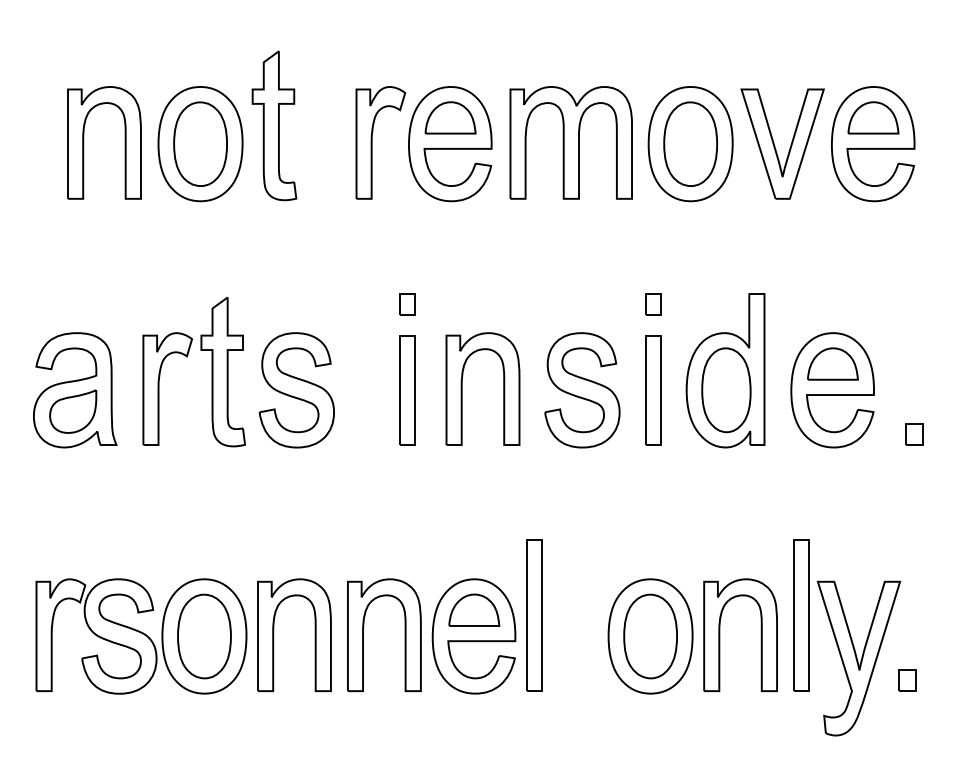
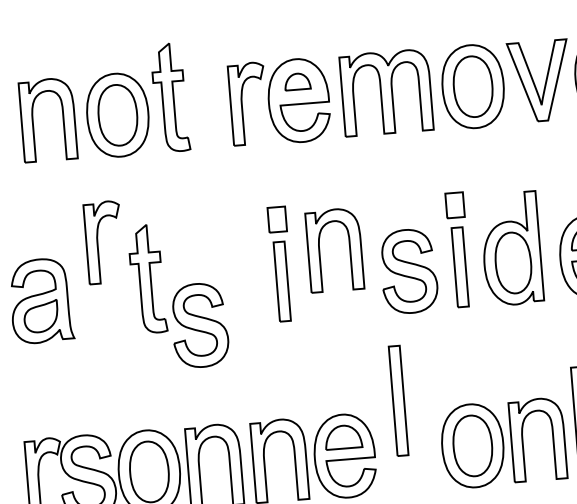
part: (450, 117) -> (297, 81), size x0.7
part: (407, 304) -> (277, 219), size x1.6
part: (653, 304) -> (455, 205), size x1.6
part: (159, 388) -> (98, 242), moved
part: (462, 388) -> (319, 251), moved
part: (296, 390) -> (199, 325), moved
part: (534, 615) -> (398, 400), moved

